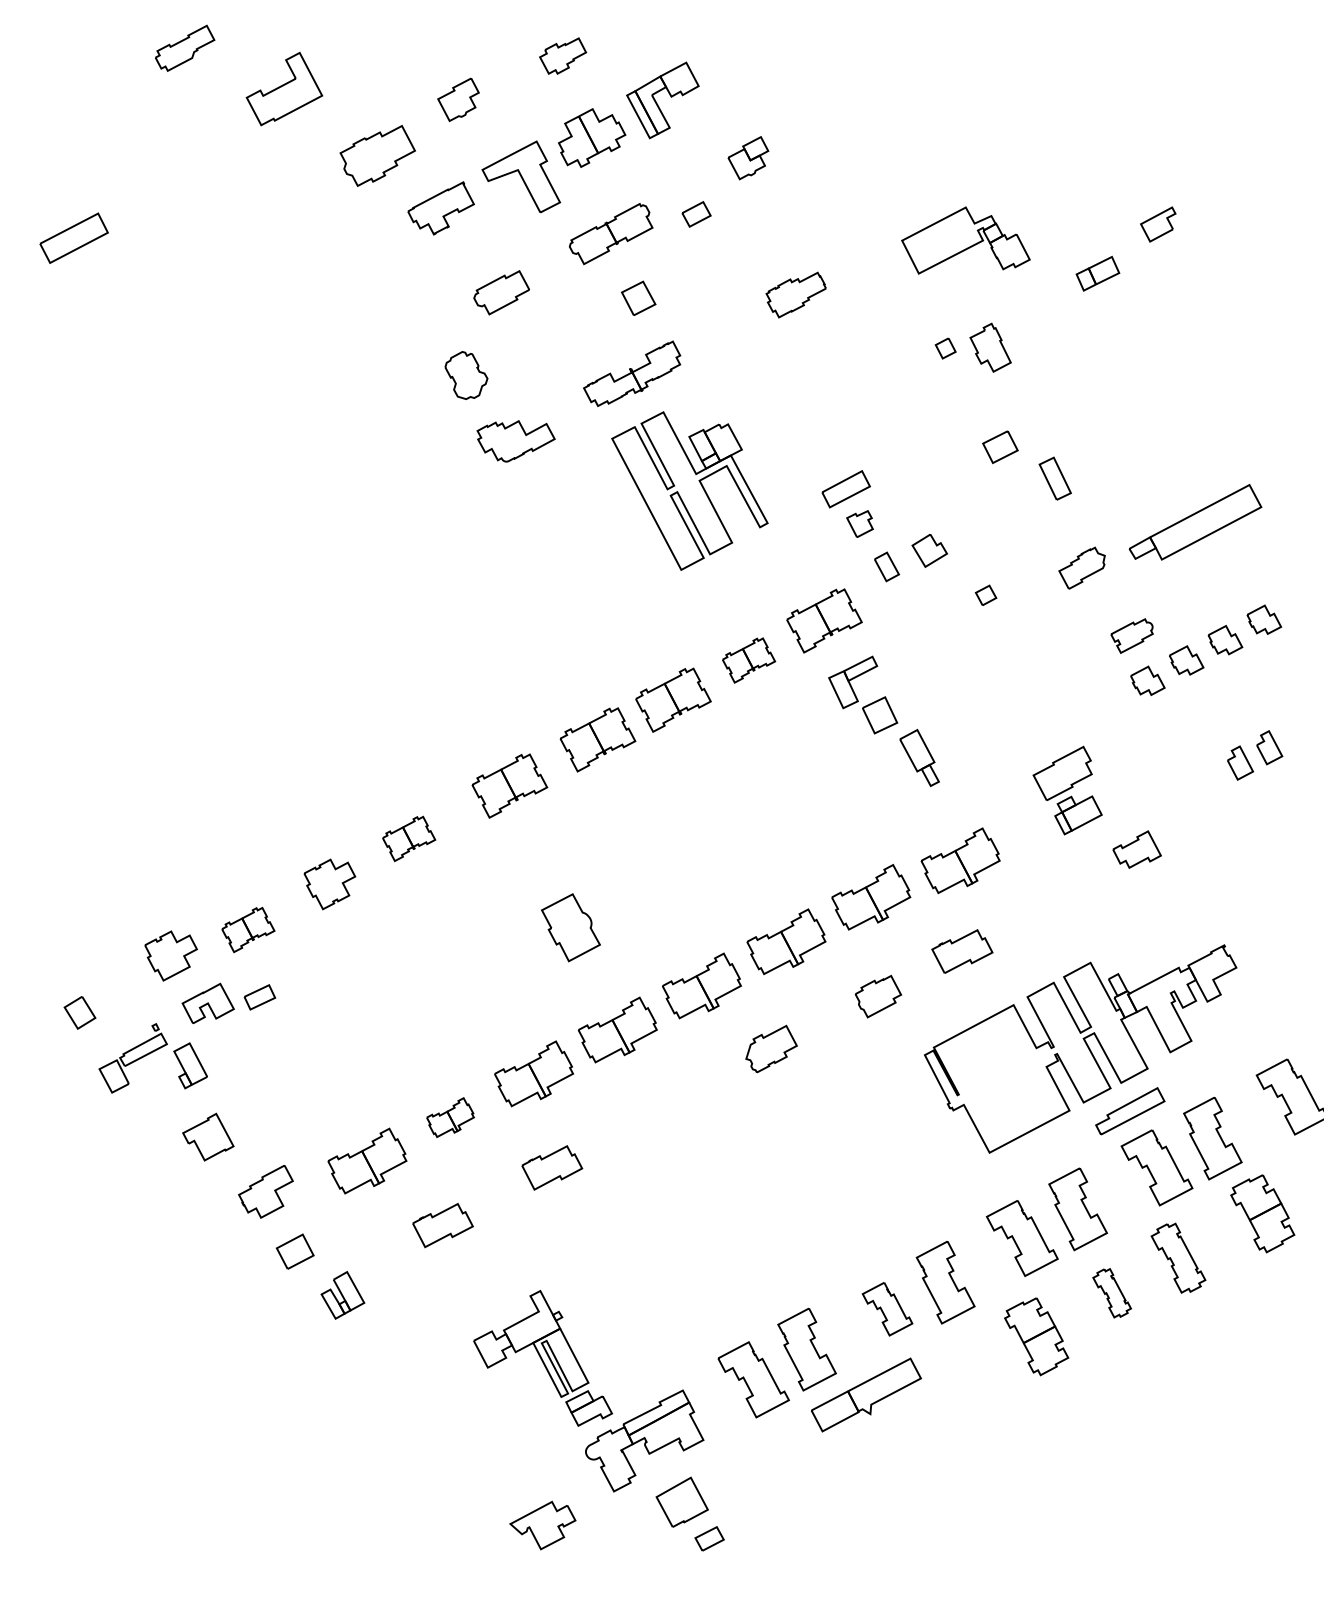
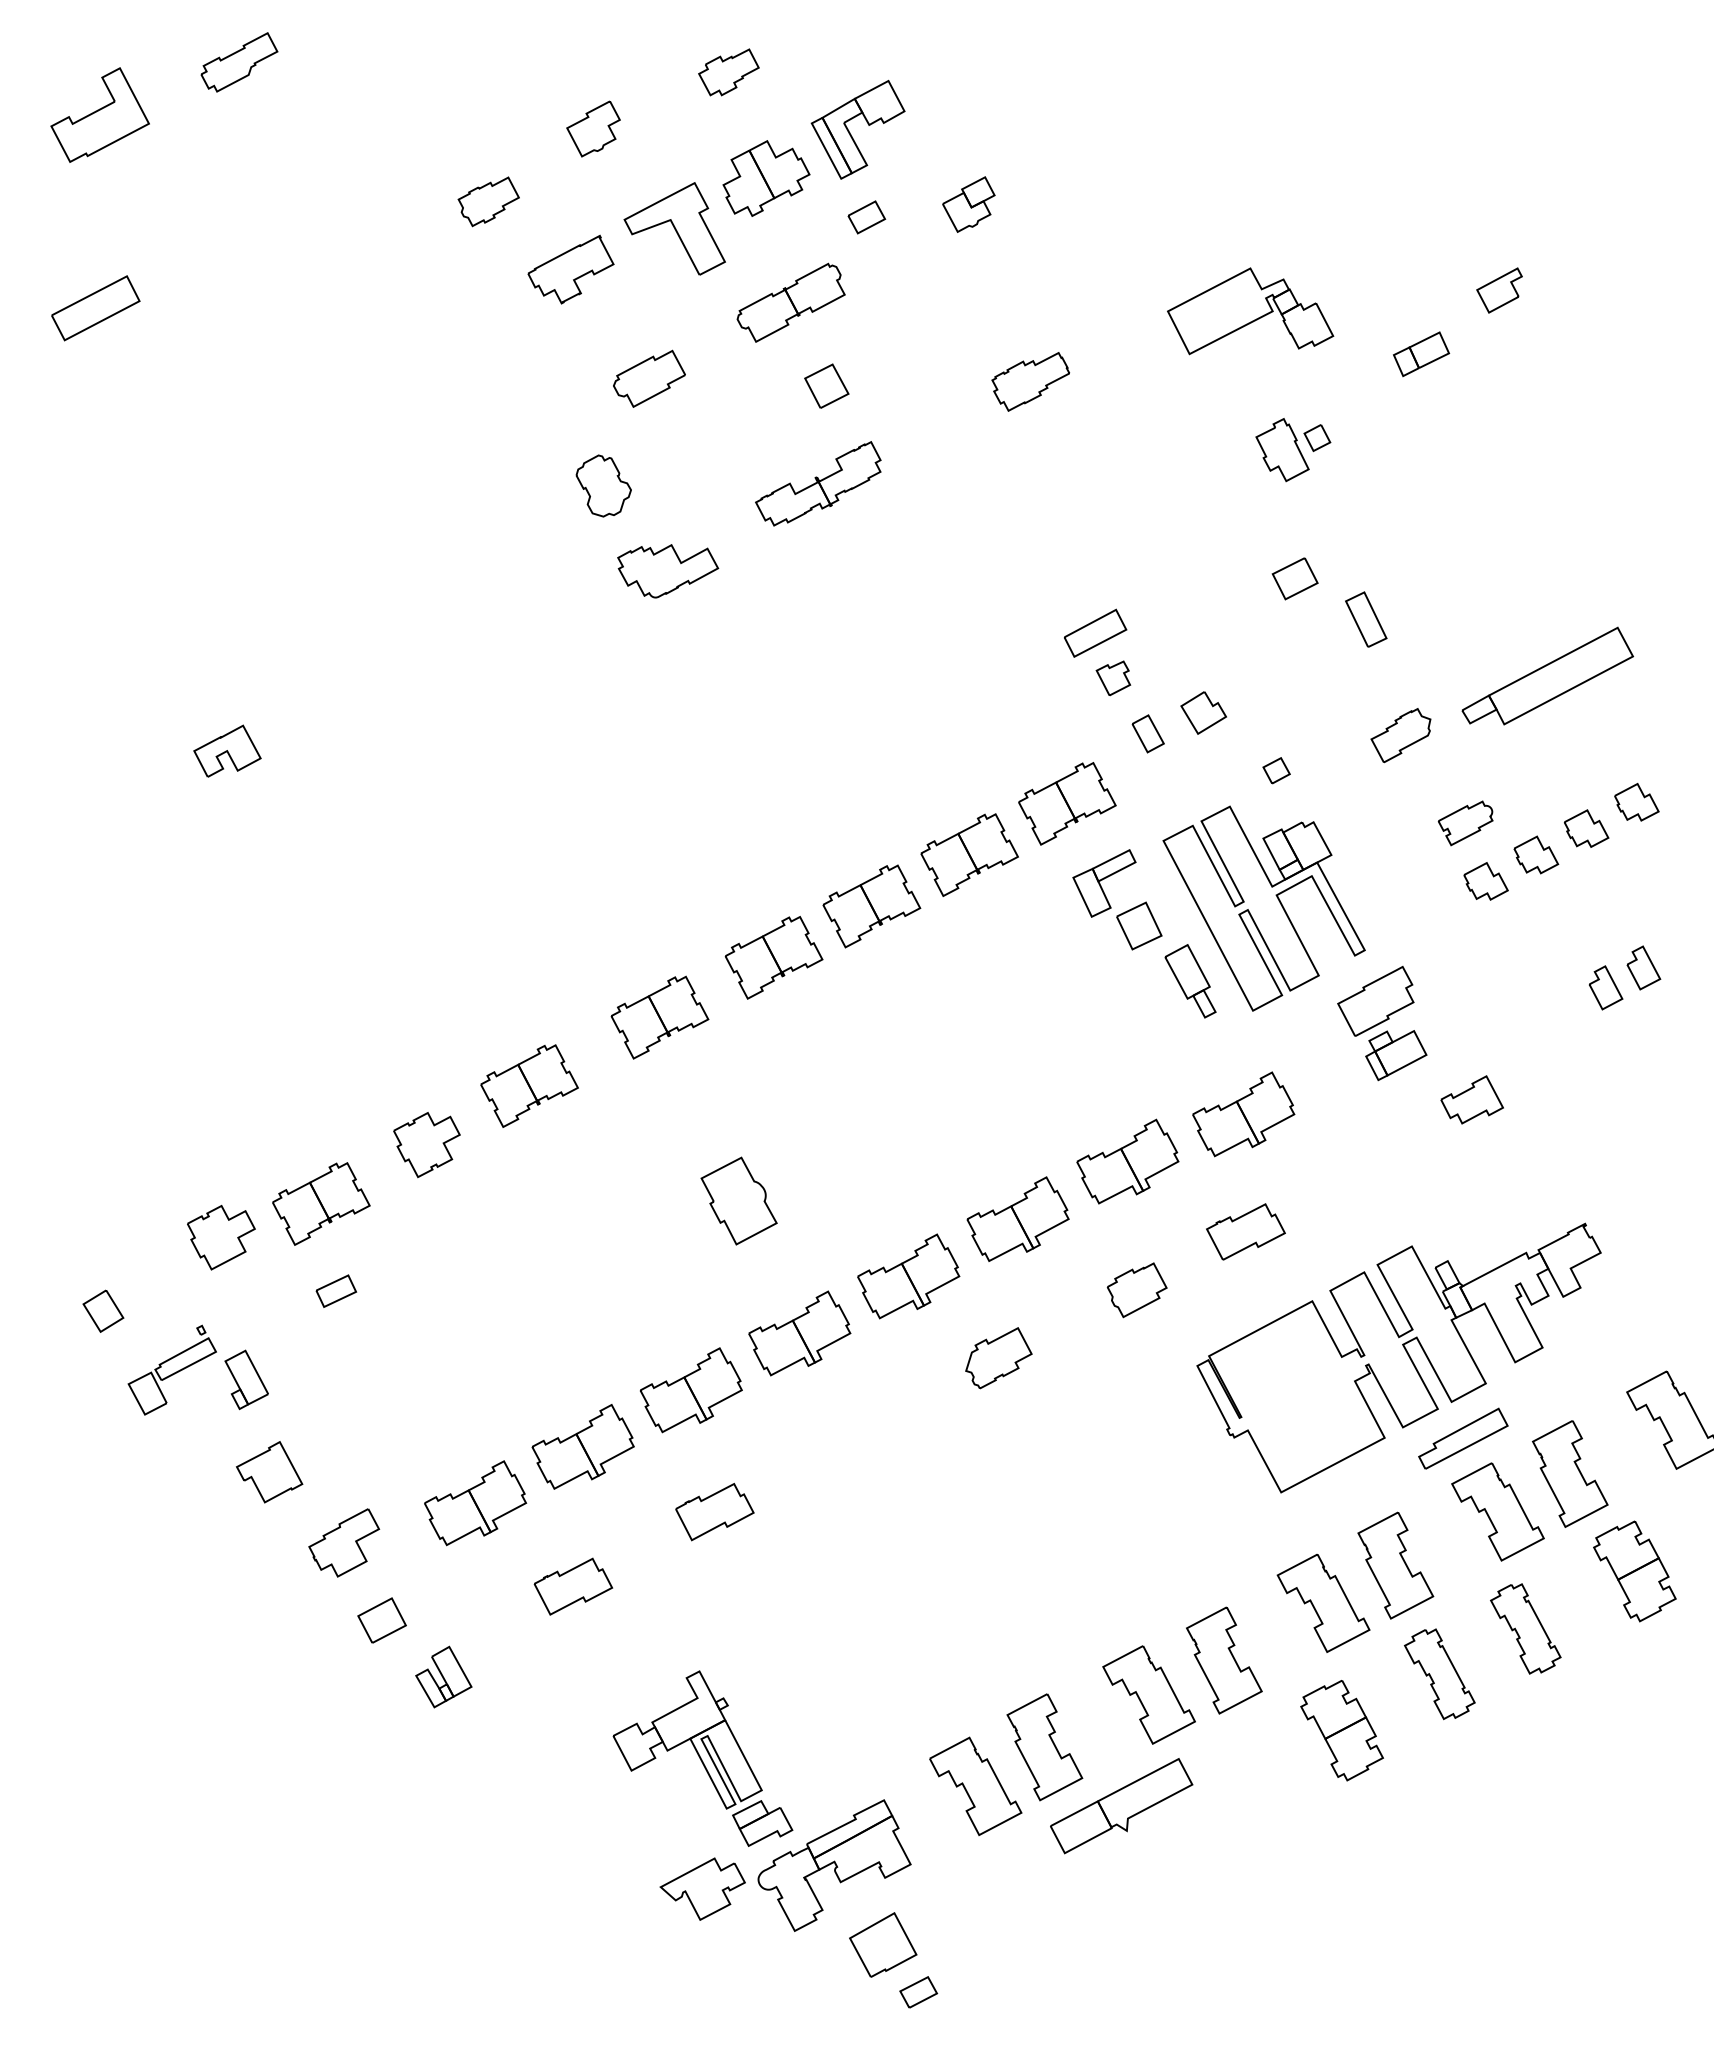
part: (283, 88) -> (99, 114), moved
part: (377, 155) -> (488, 201), size x0.62
part: (696, 214) -> (866, 217), moved
part: (945, 348) -> (1317, 438), moved
part: (689, 490) -> (1263, 908), moved
part: (748, 660) -> (969, 854), size x1.43
part: (409, 838) -> (529, 1085), size x1.43
part: (248, 929) -> (321, 1203), size x1.43
part: (208, 1003) -> (227, 750), moved
part: (450, 1117) -> (582, 1446), size x1.67
part: (1111, 1293) -> (1439, 1674), size x1.43
part: (887, 1308) -> (1148, 1694), size x1.43
part: (542, 1525) -> (702, 1888), moved

